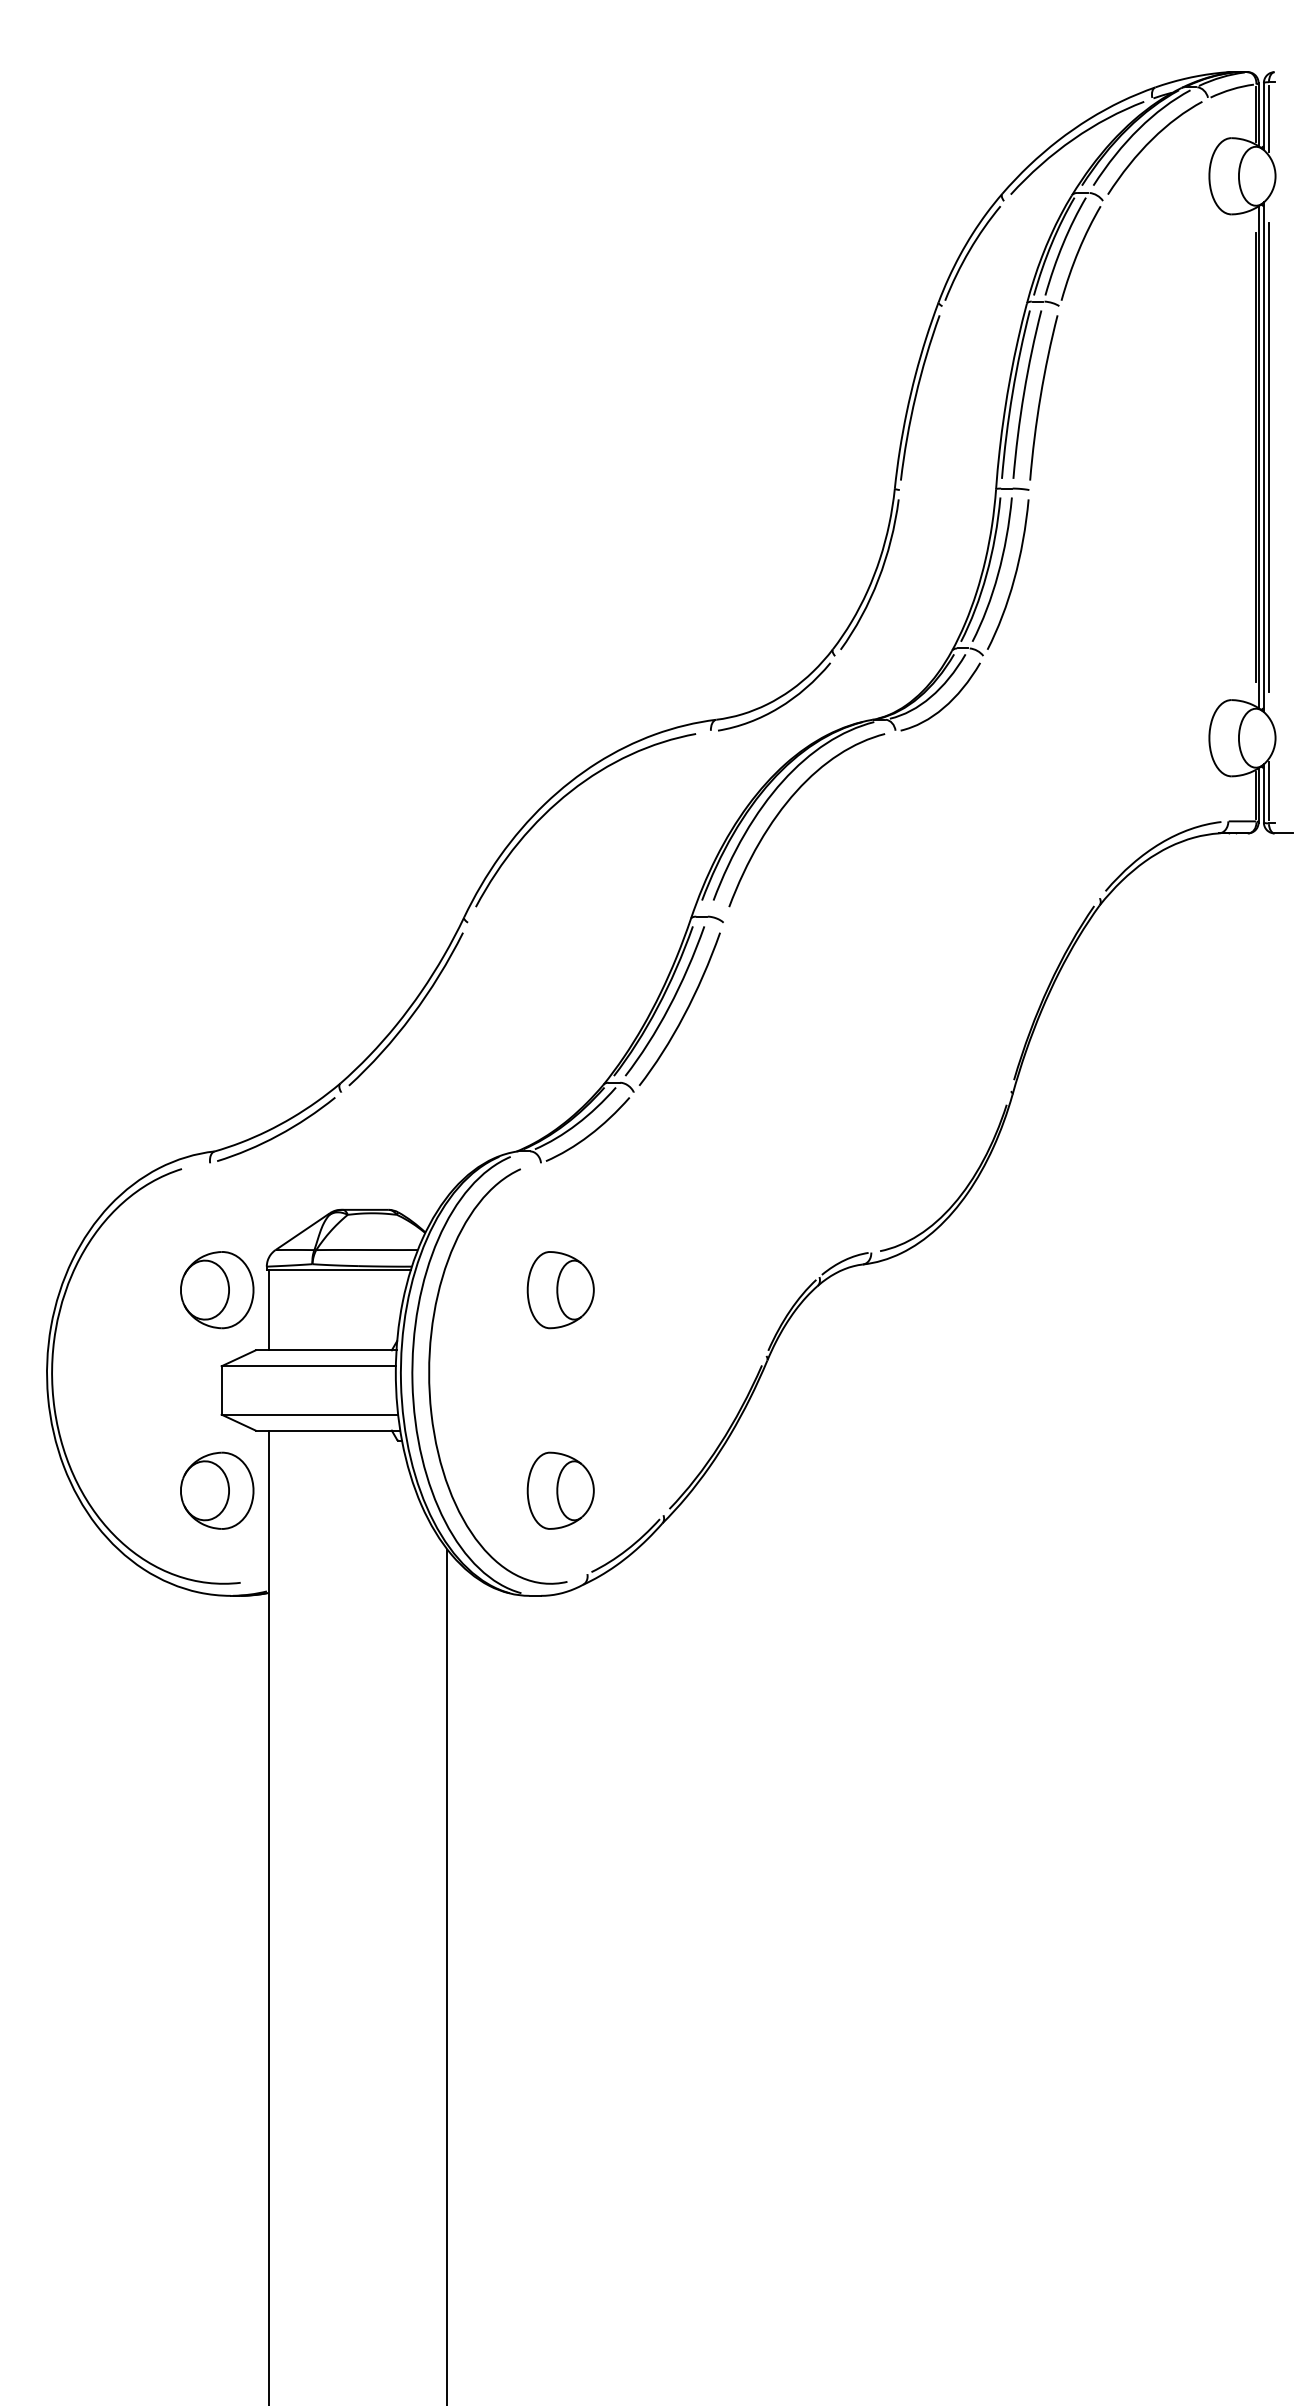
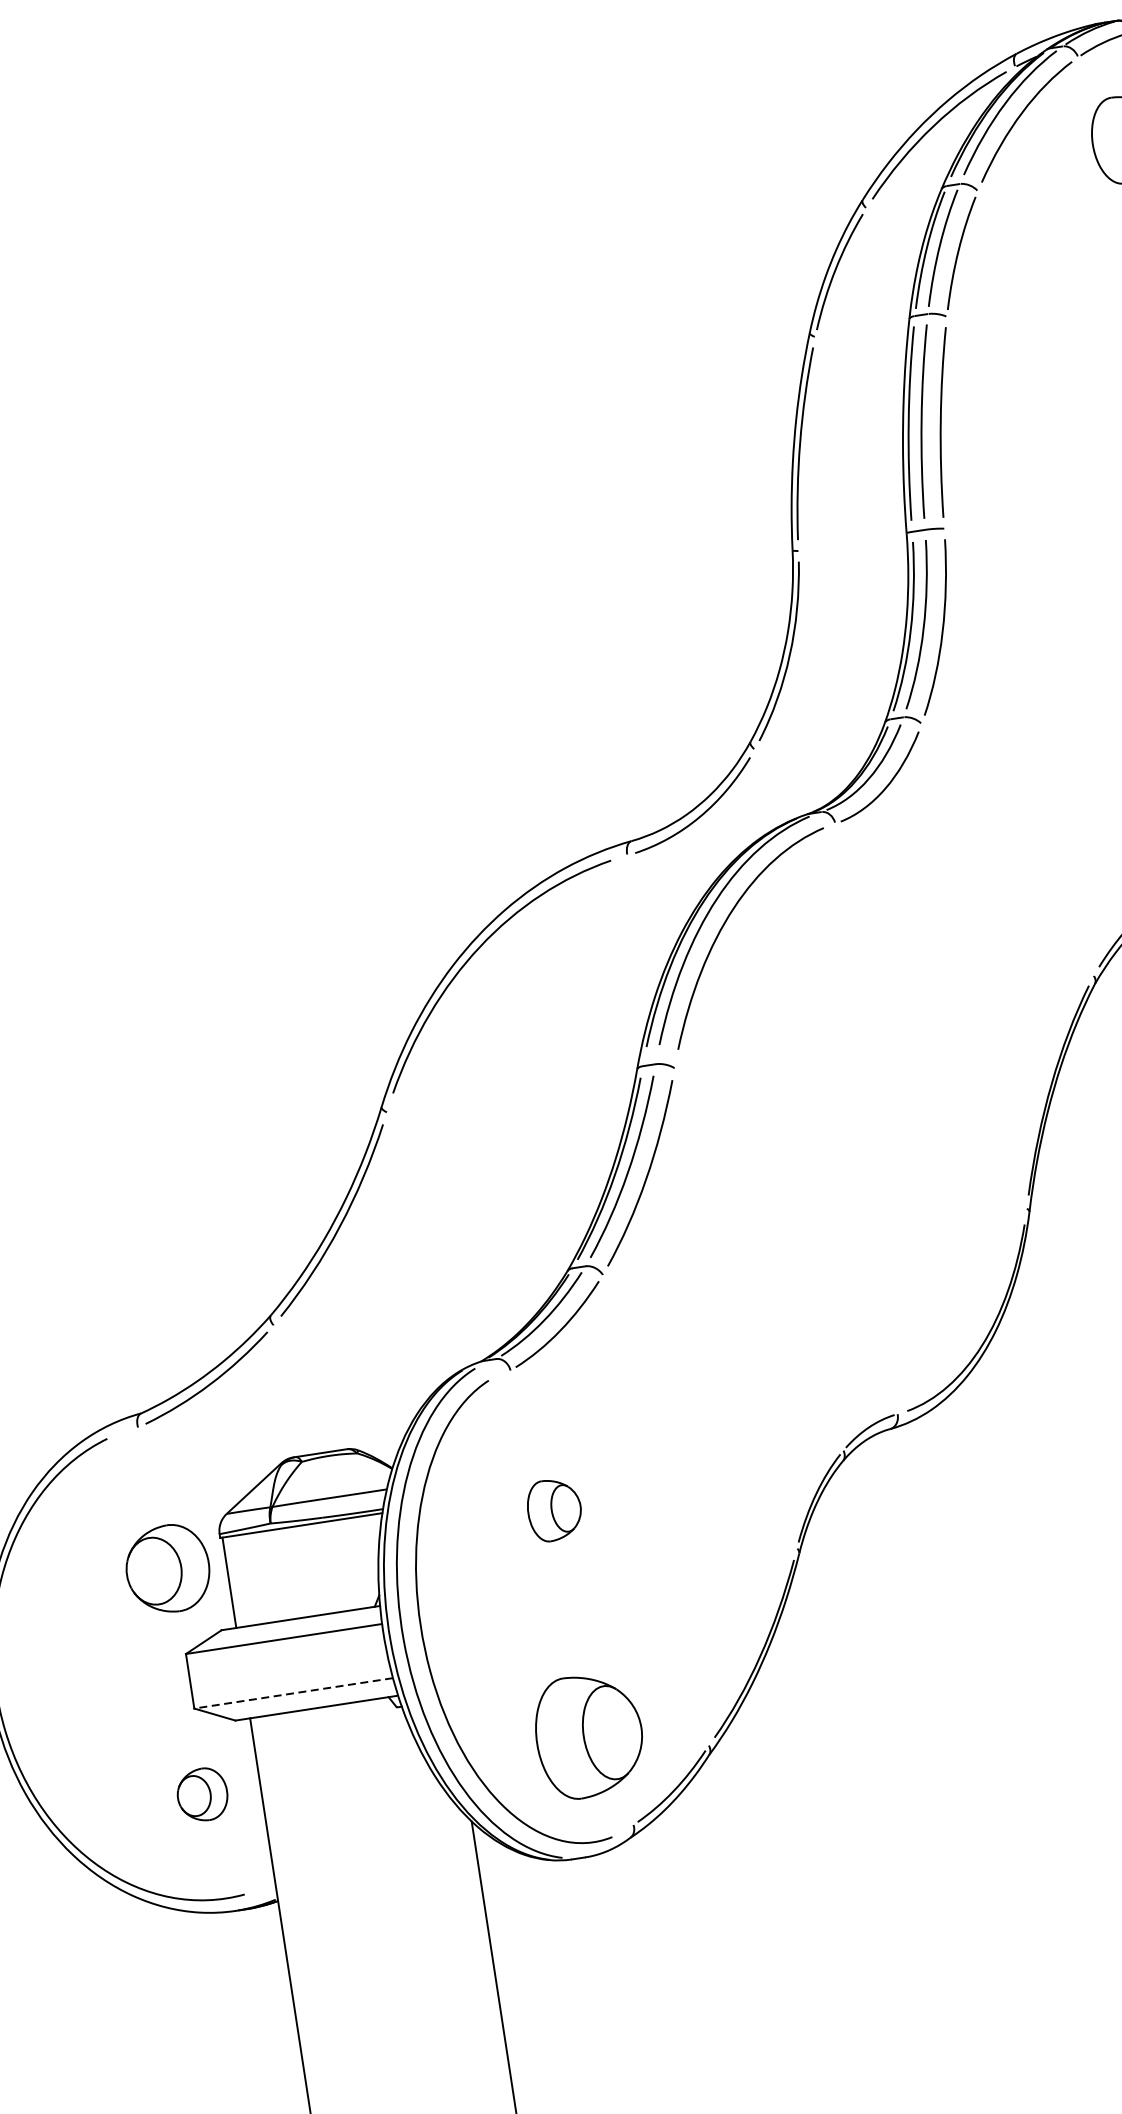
part: (560, 1290) -> (554, 1510), size x0.7
line: (309, 1414) -> (293, 1693), solid -> dashed
part: (217, 1490) -> (202, 1794), size x0.6
part: (560, 1490) -> (588, 1735), size x1.4

